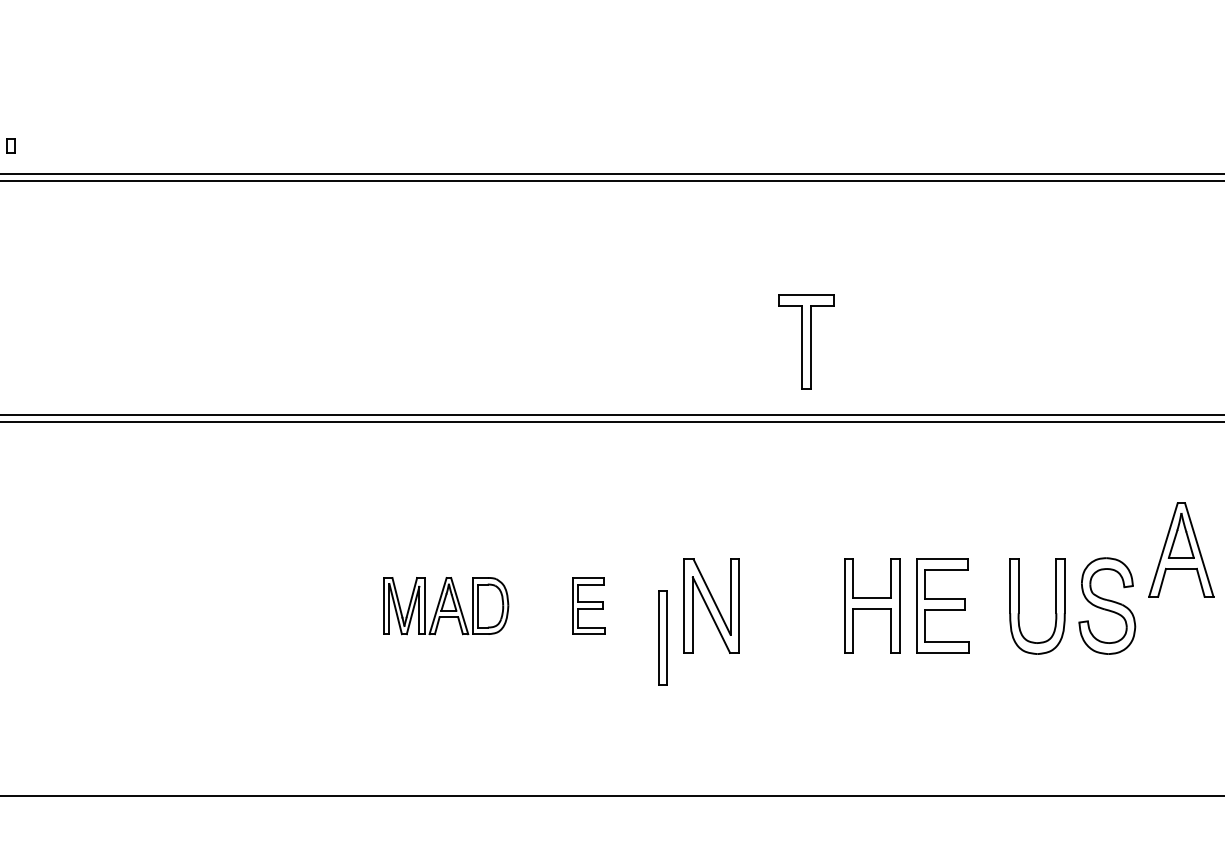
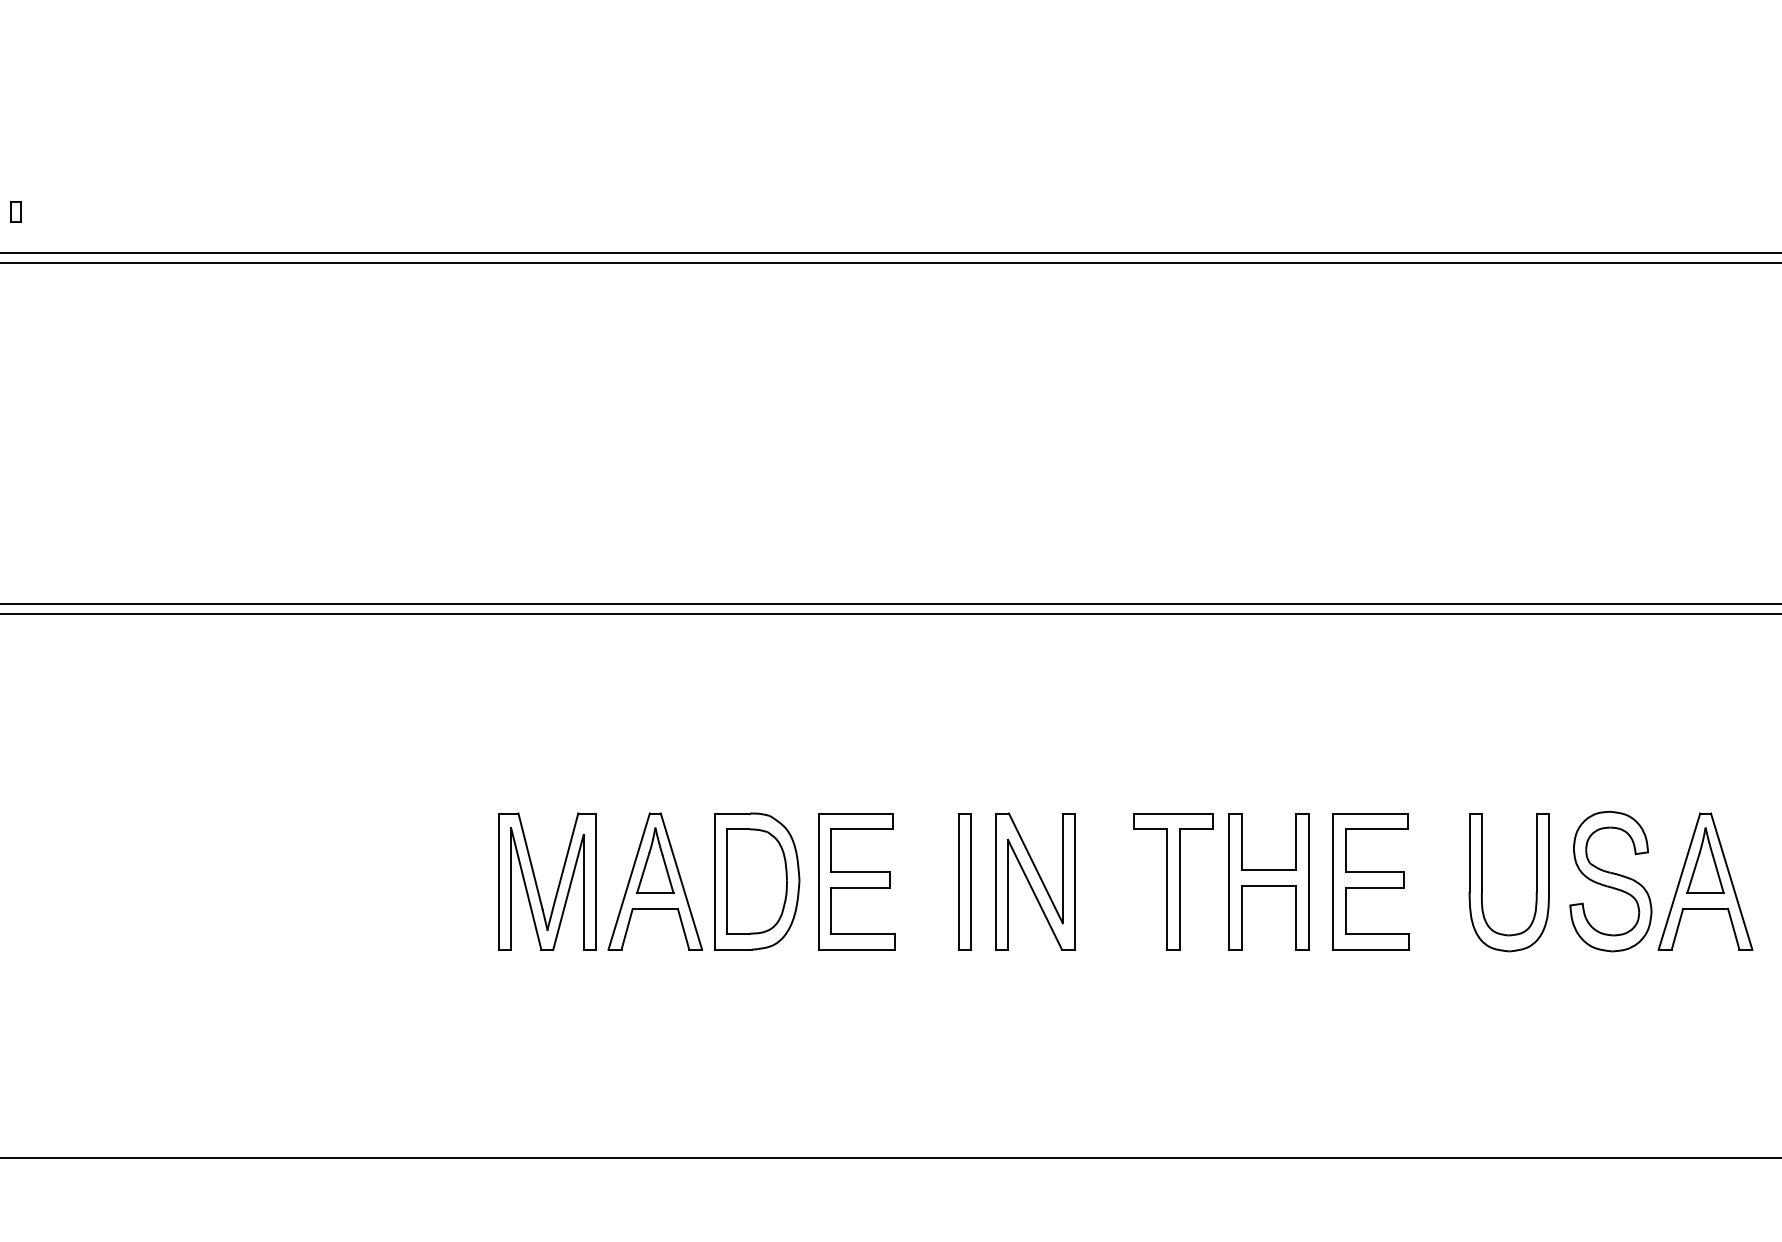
part: (806, 341) -> (1173, 880), moved
part: (1181, 549) -> (1705, 880), moved
part: (446, 605) -> (649, 880), size x1.67
part: (588, 605) -> (856, 880), size x1.67
part: (662, 637) -> (963, 880), moved

